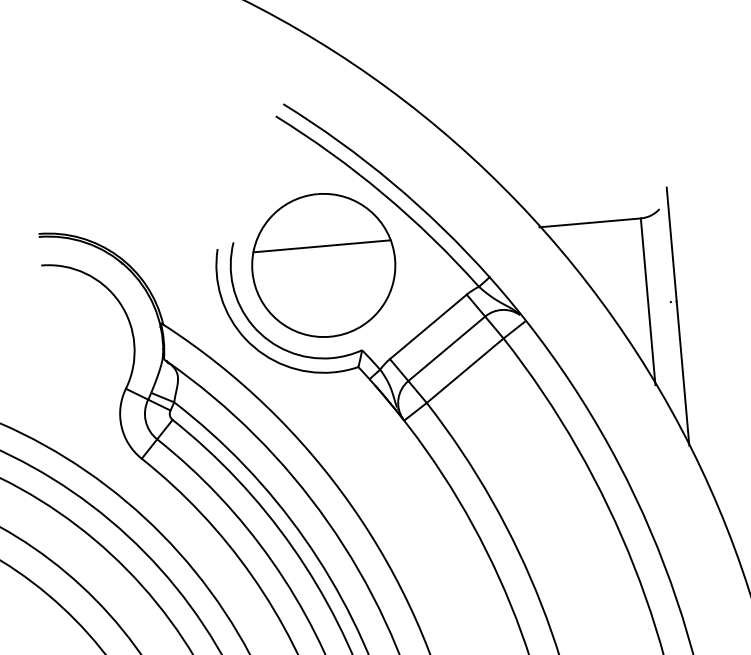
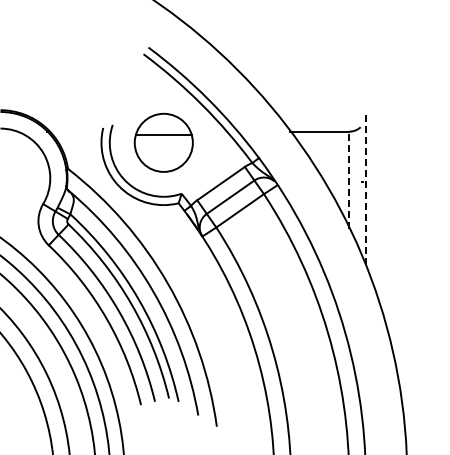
part: (323, 264) -> (163, 142), size x0.7
line: (648, 302) -> (349, 180), solid -> dashed
line: (677, 317) -> (365, 190), solid -> dashed

